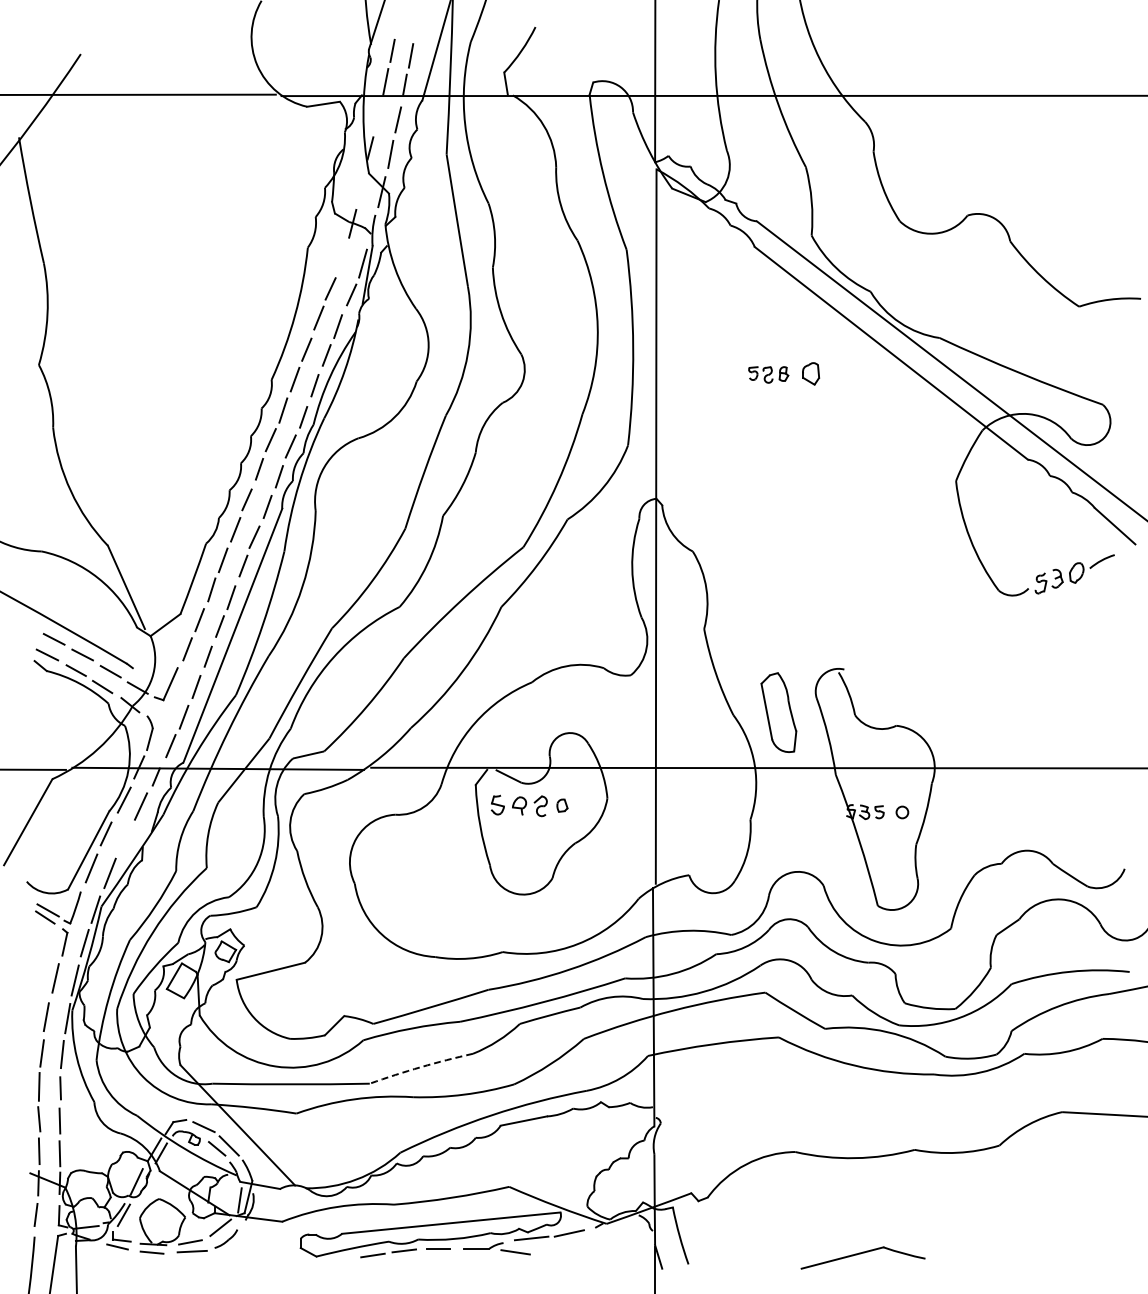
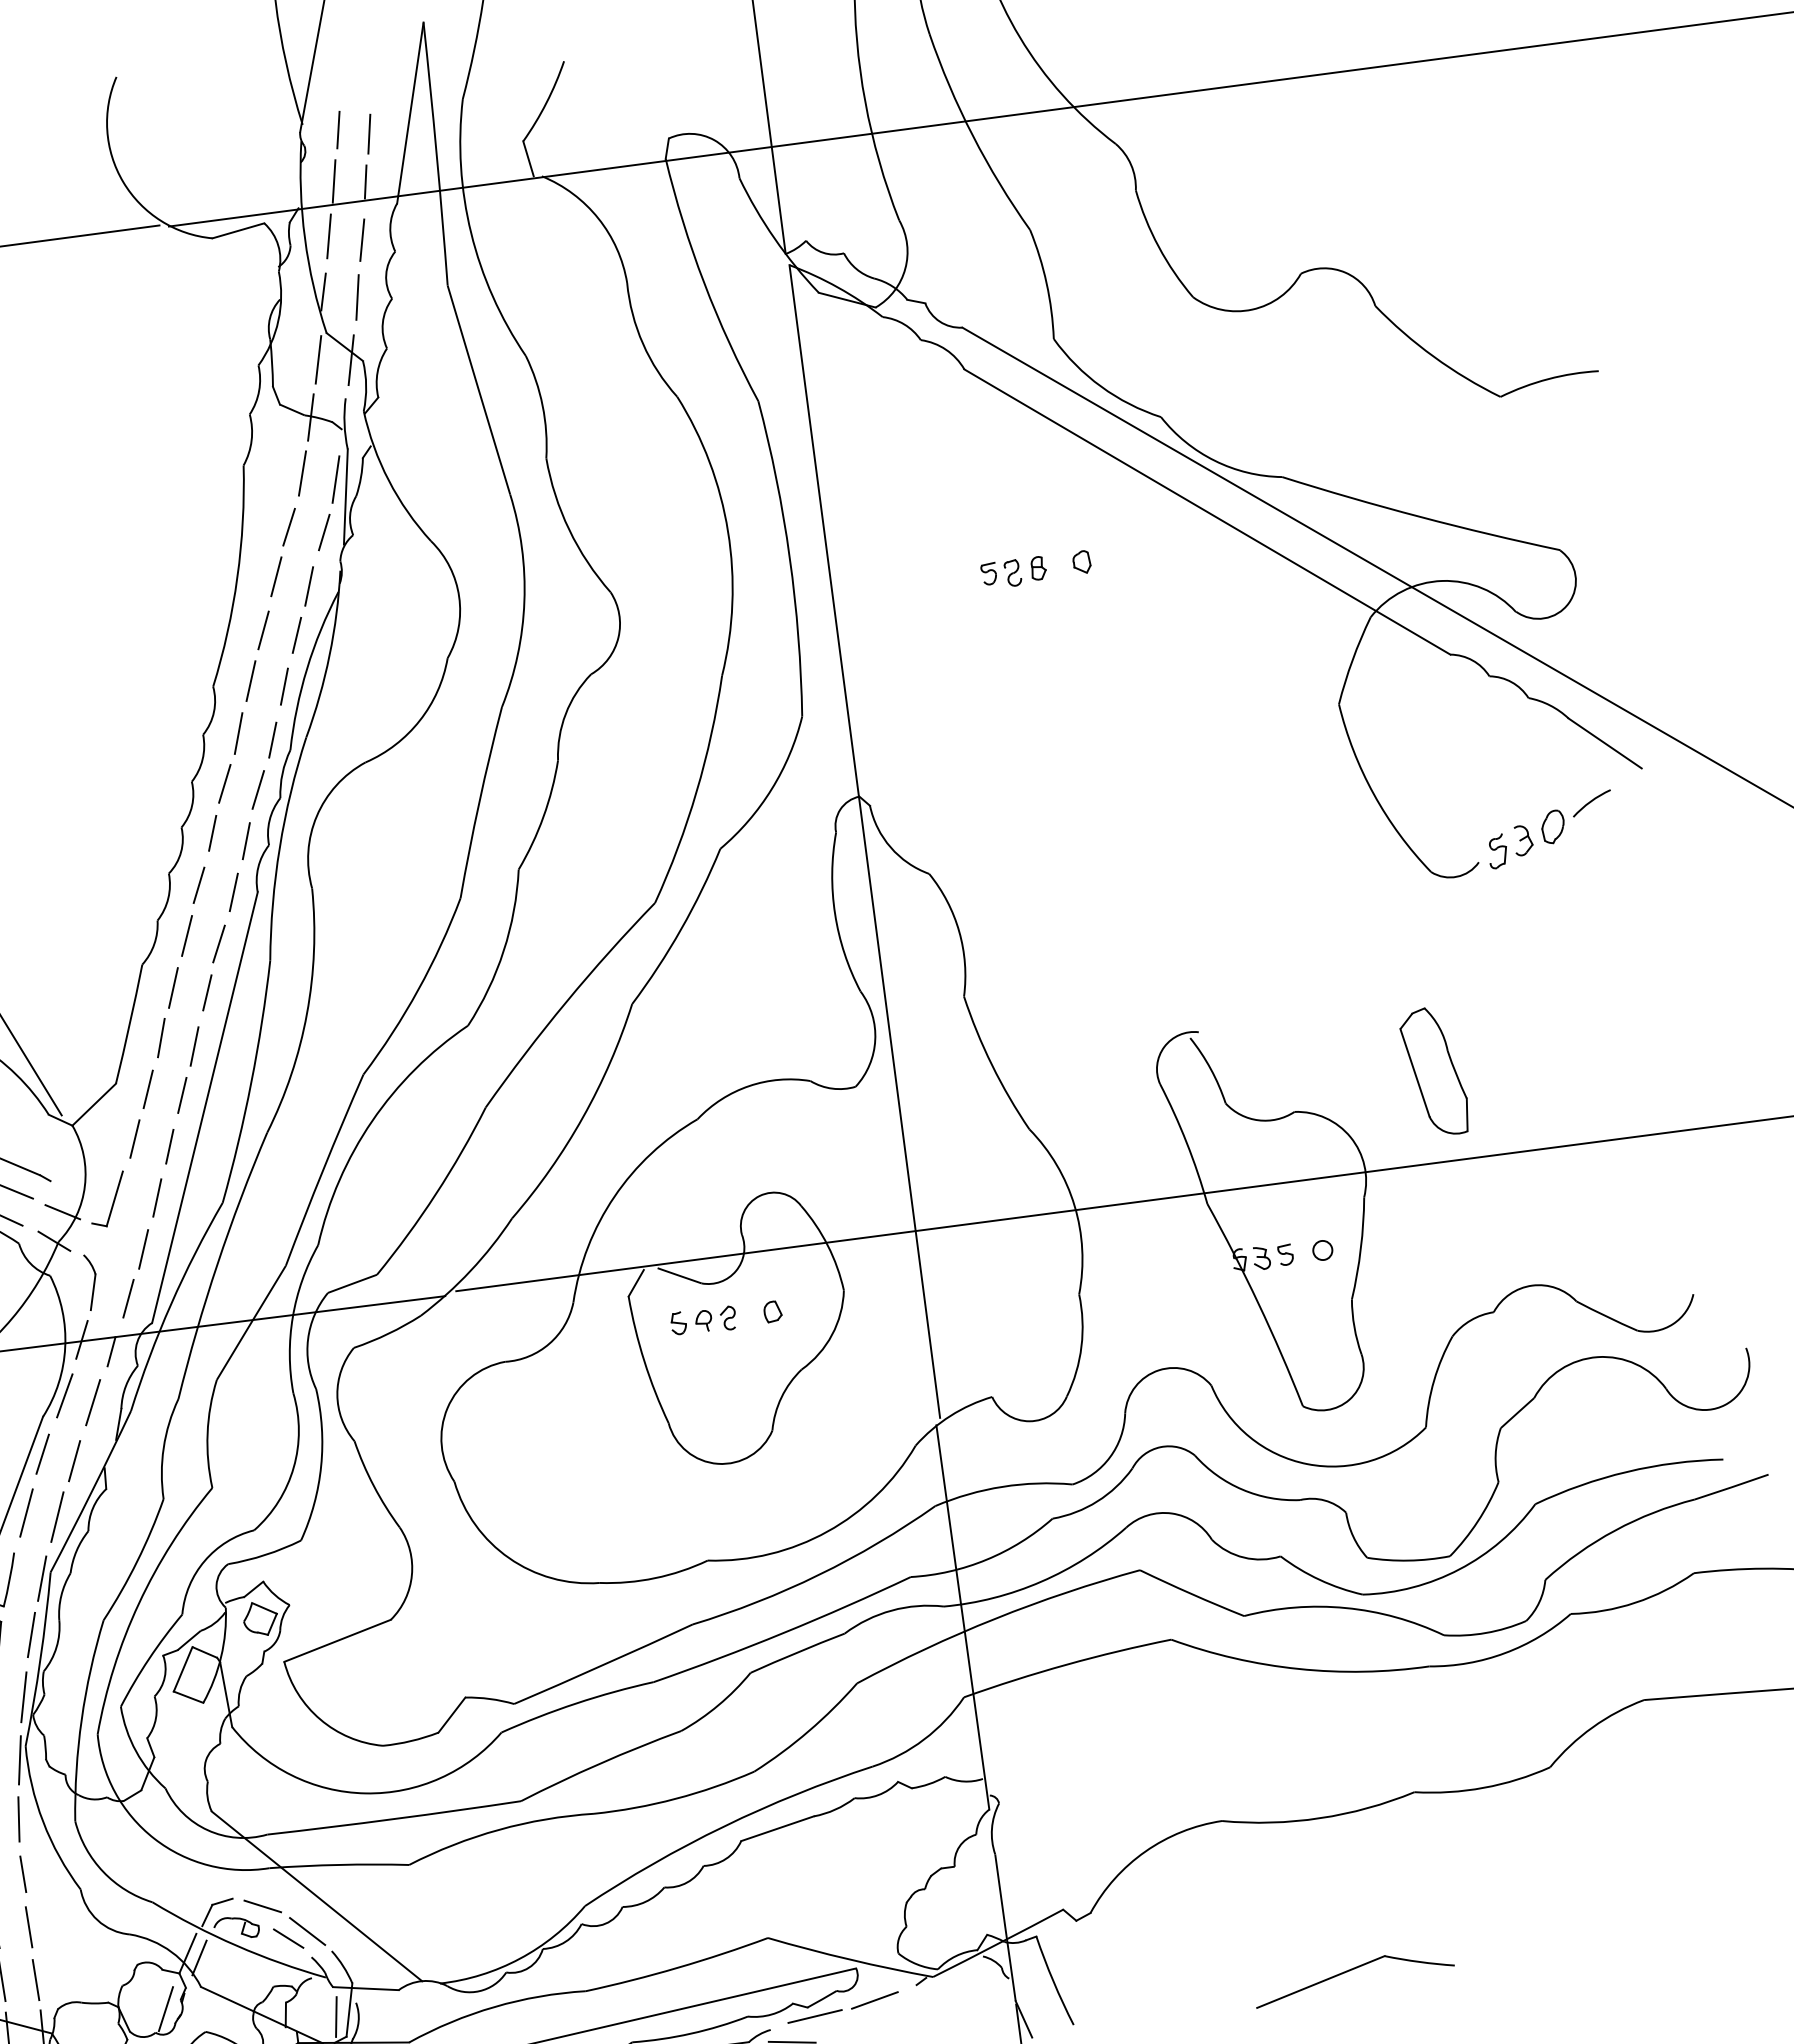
line: (378, 114) -> (329, 235), added
line: (361, 189) -> (317, 360), added
line: (343, 257) -> (303, 473), added
part: (810, 373) -> (1081, 561), size x0.62
part: (778, 712) -> (1433, 1071), moved
part: (519, 805) -> (703, 1320), size x0.71
line: (125, 840) -> (75, 1460), added
arc: (420, 1067) -> (599, 1764), dashed -> solid

